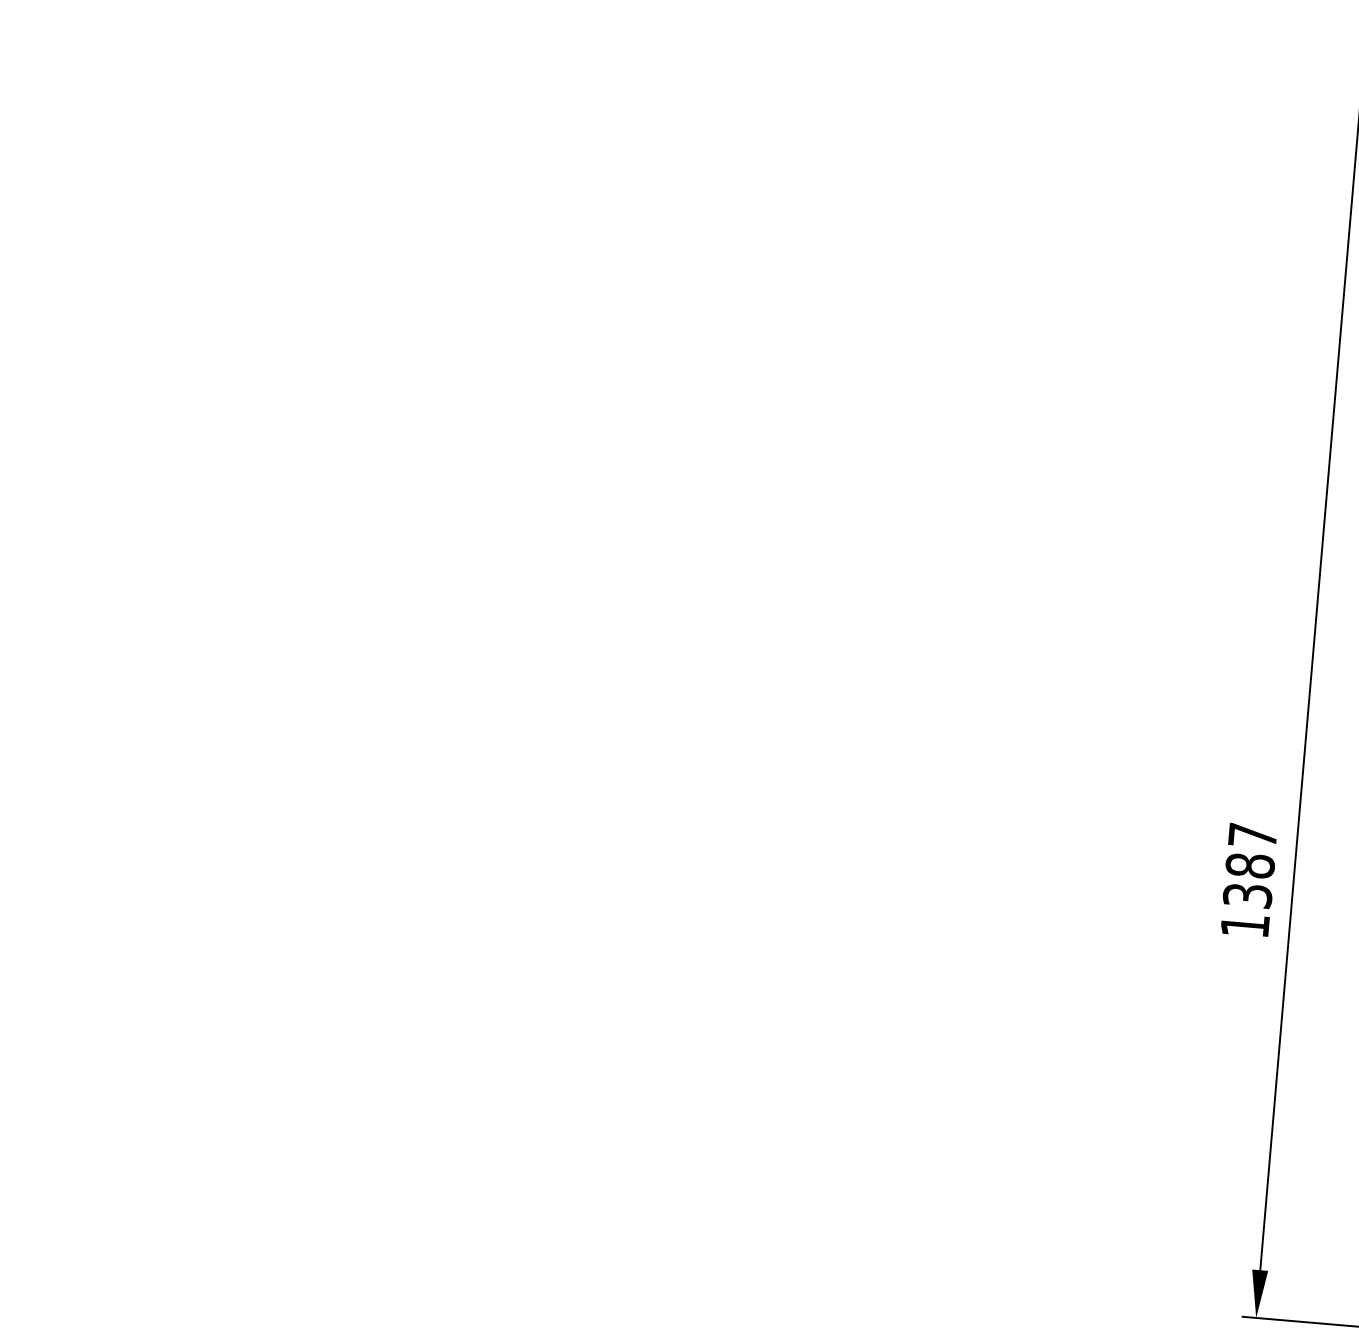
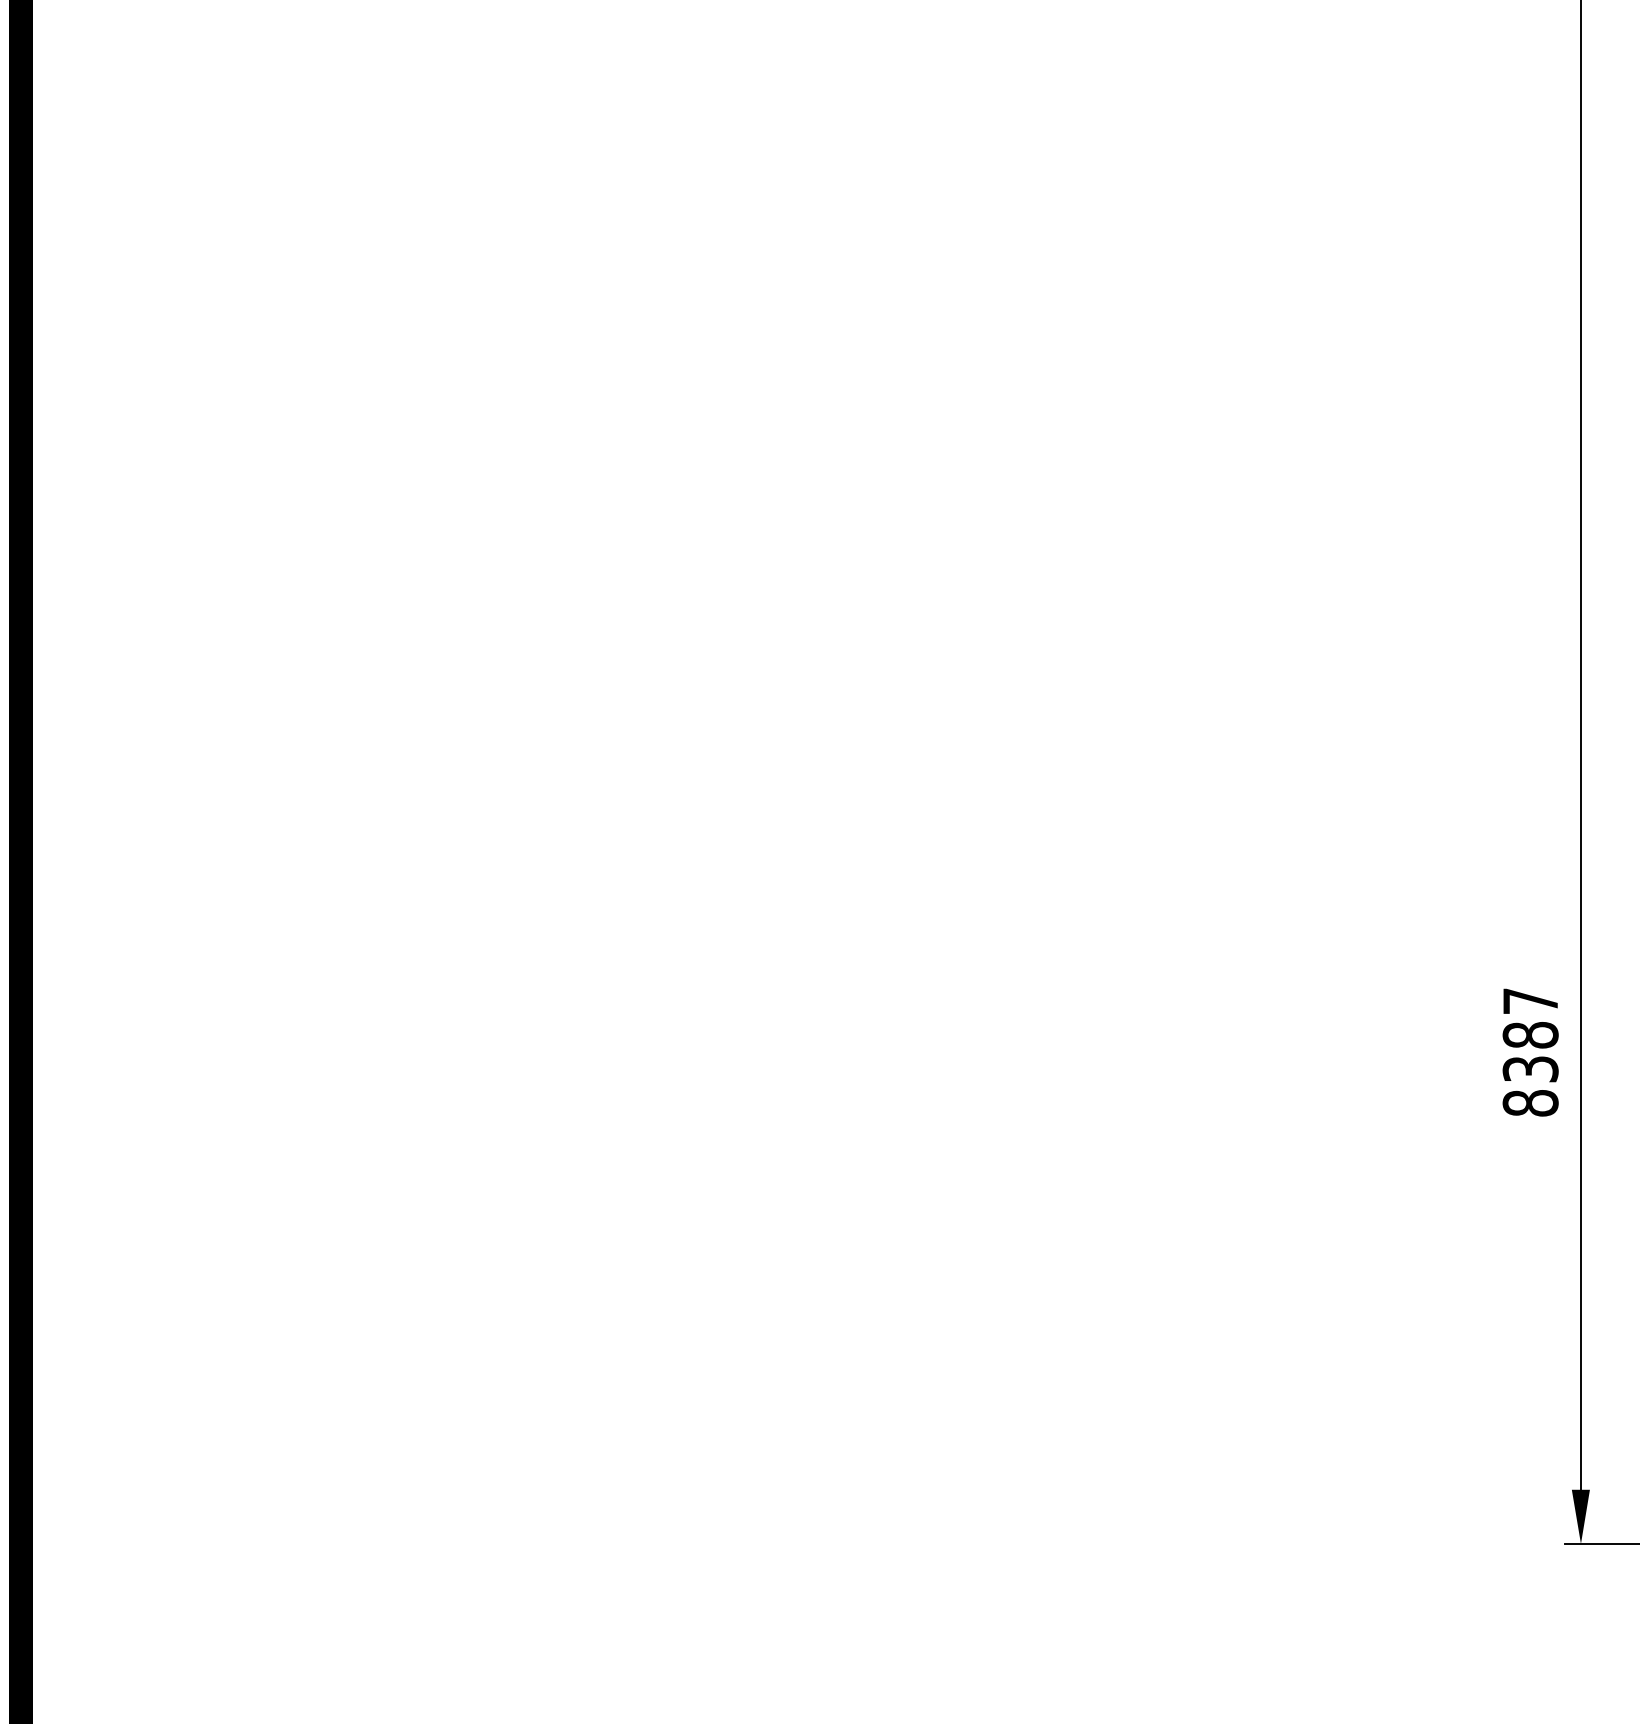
text: (1244, 925) -> (1530, 1103), 1387 -> 8387

